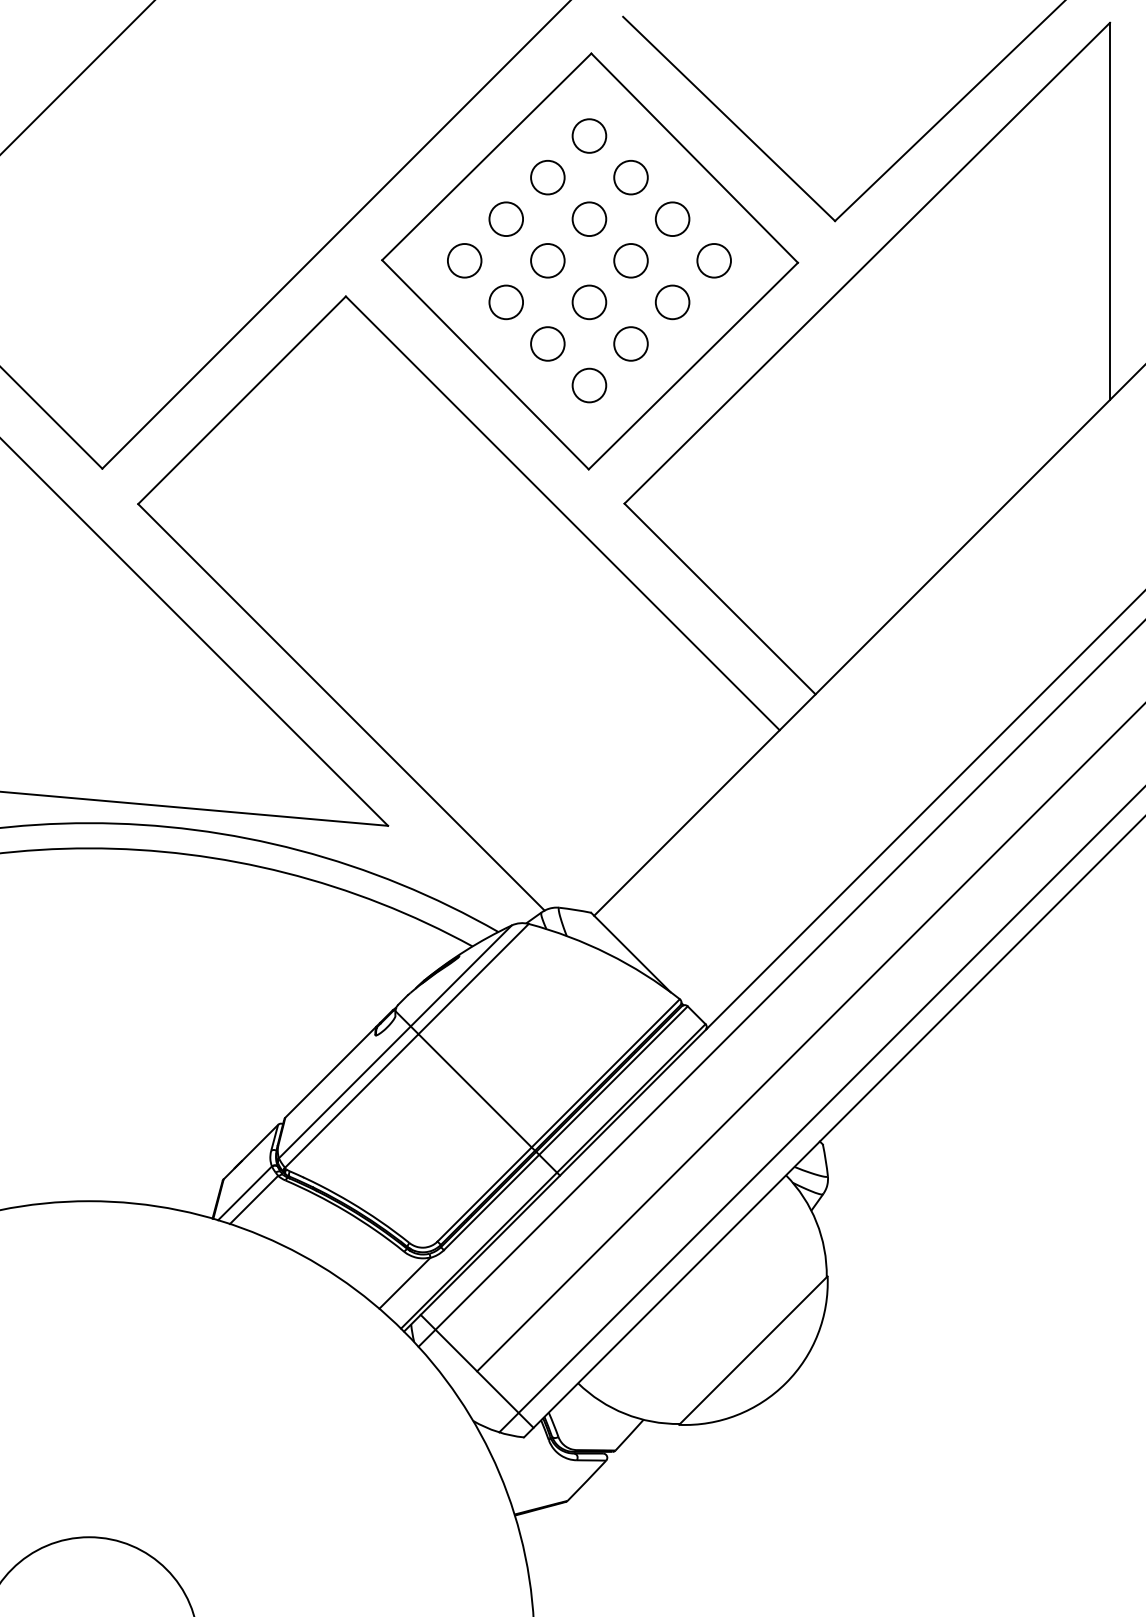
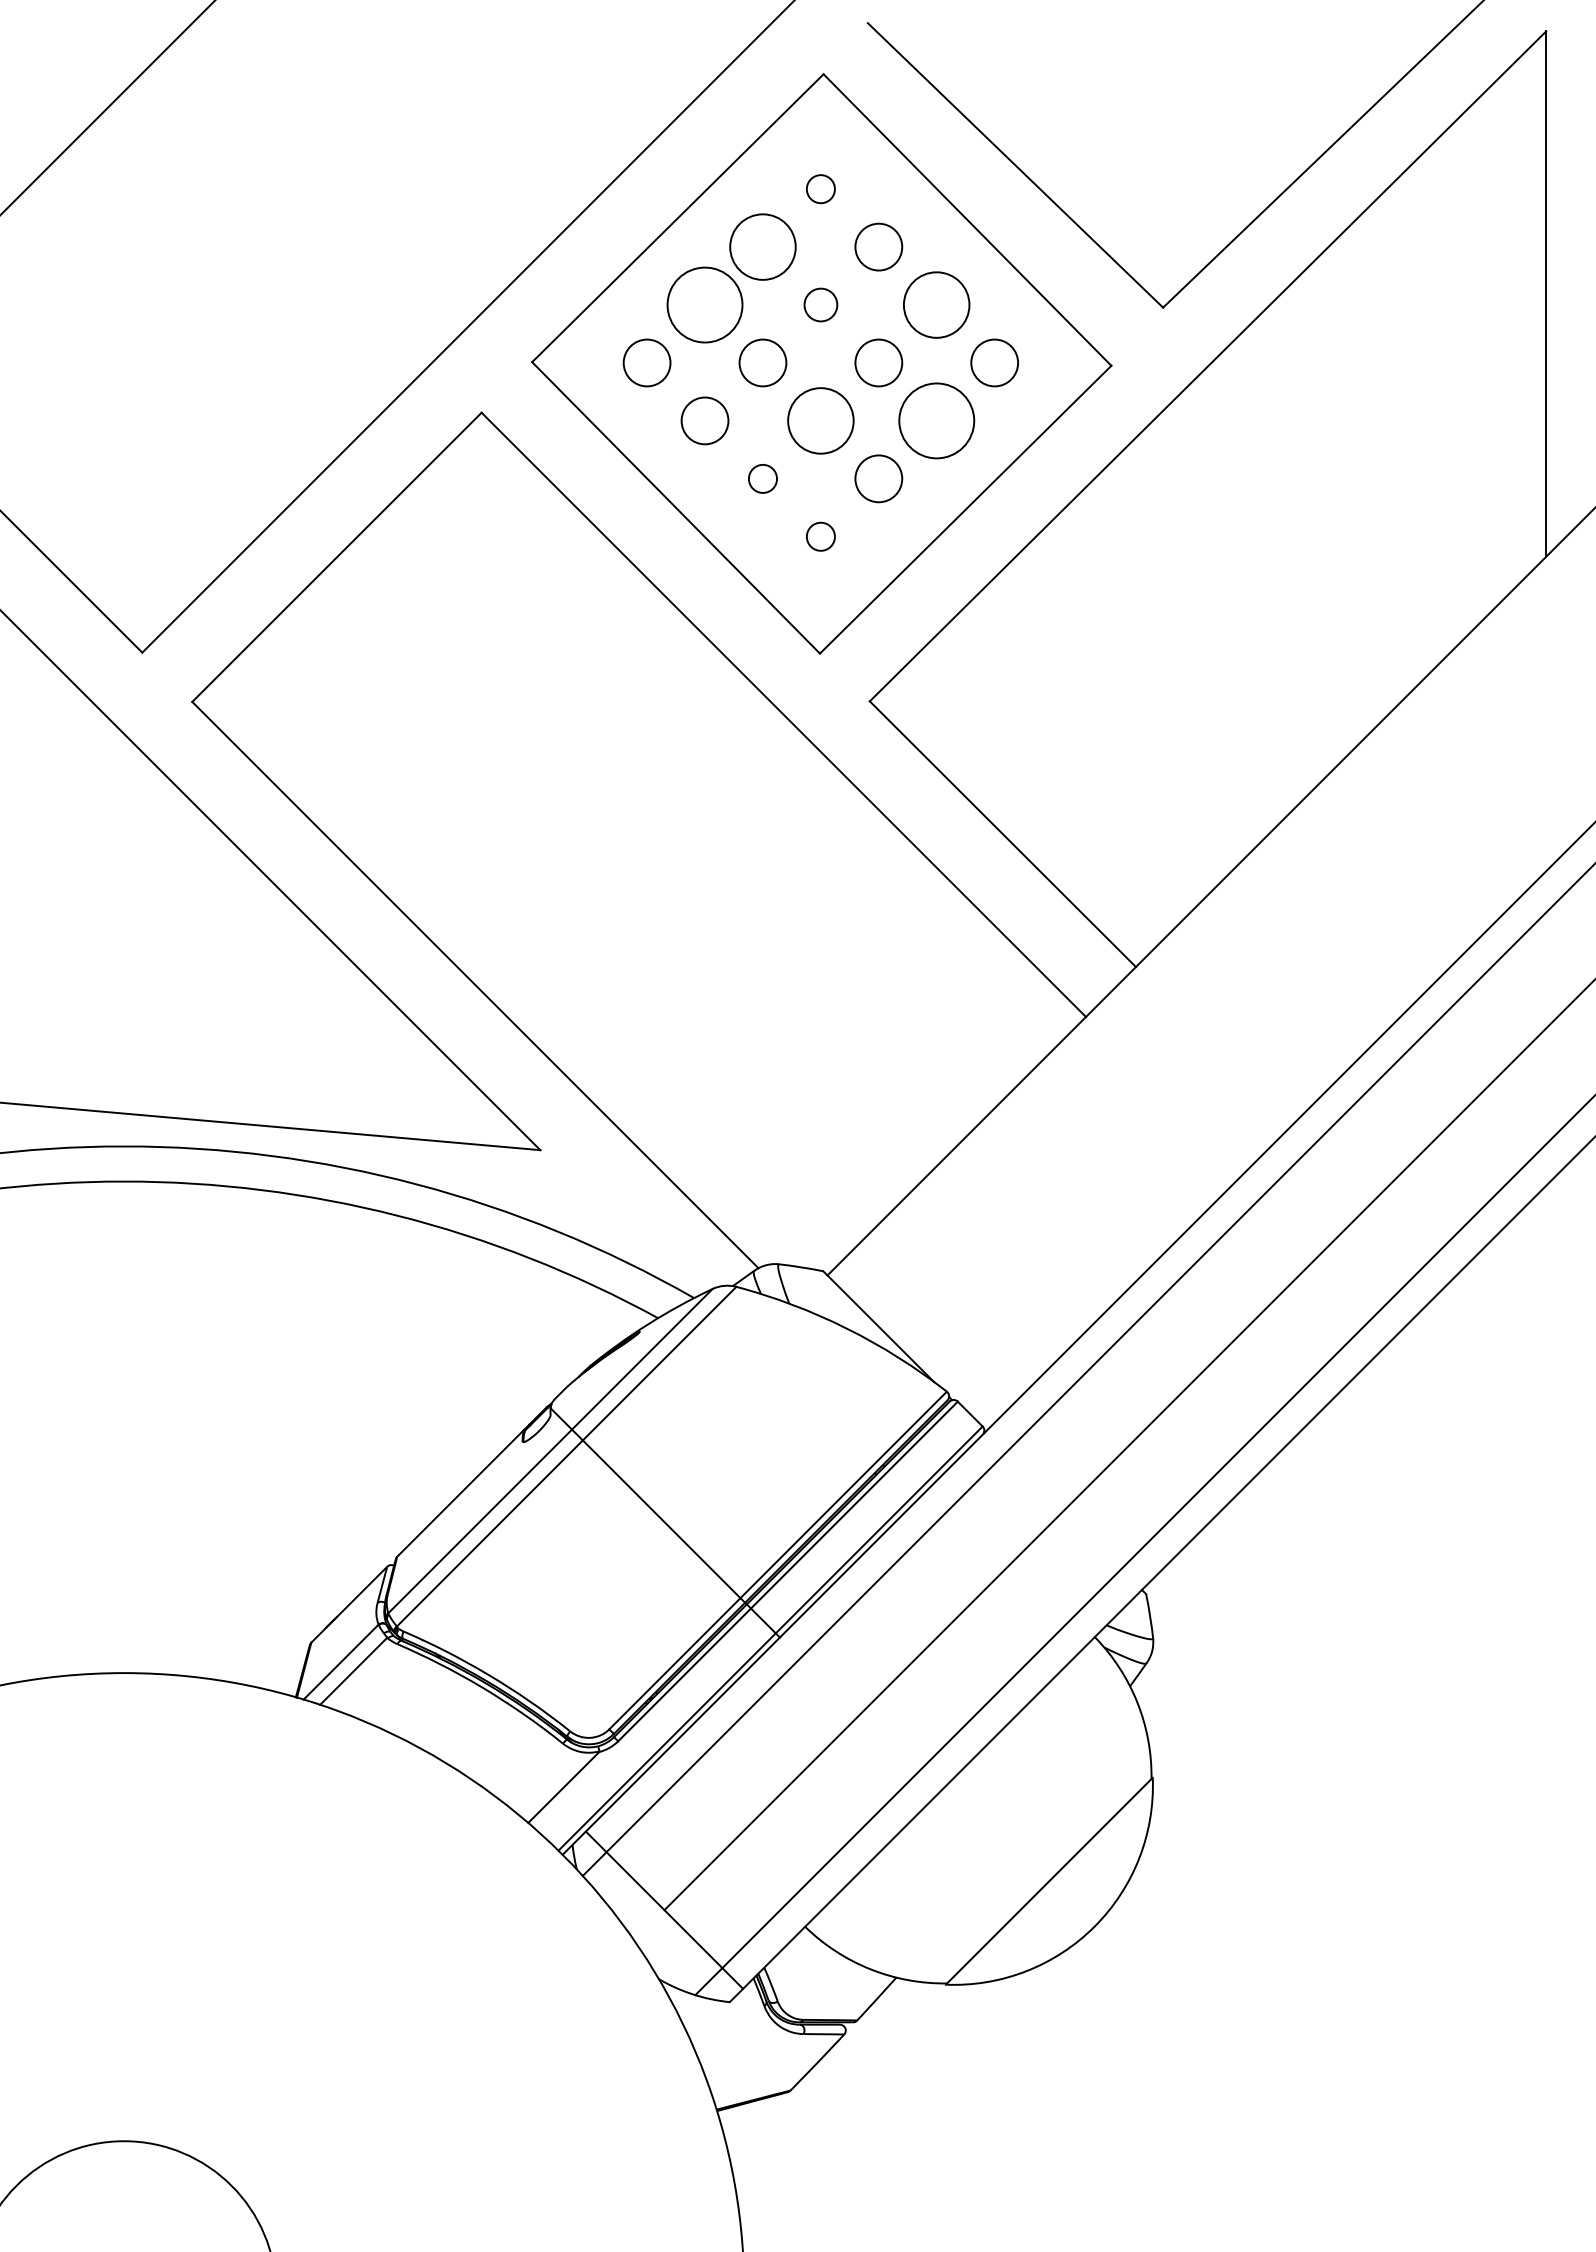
circle: (589, 135) -> (820, 188), size x0.6
circle: (547, 177) -> (762, 246), size x1.4
circle: (505, 218) -> (704, 304), size x1.6
circle: (589, 218) -> (820, 304), size x0.7
circle: (672, 218) -> (936, 304), size x1.4
circle: (589, 302) -> (820, 420), size x1.4
circle: (672, 302) -> (936, 420), size x1.6
circle: (547, 343) -> (762, 478), size x0.6
circle: (589, 385) -> (820, 536), size x0.6

